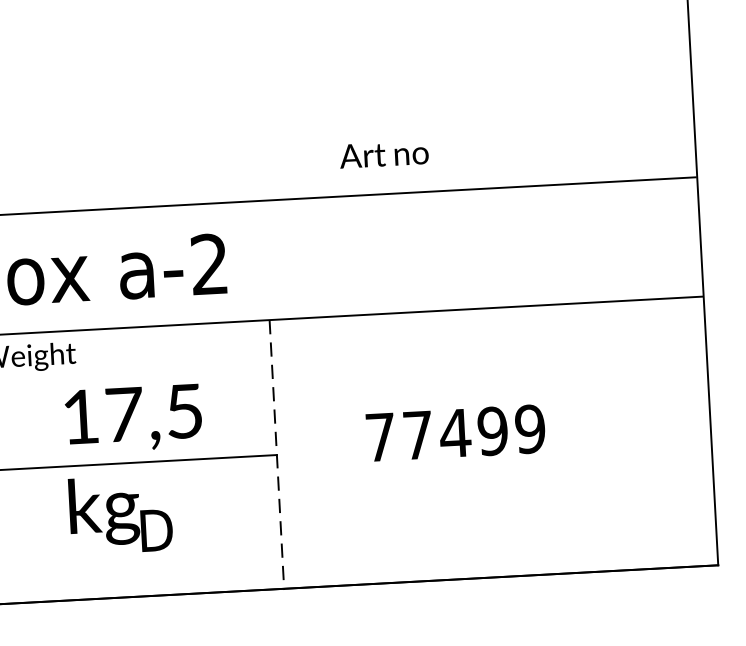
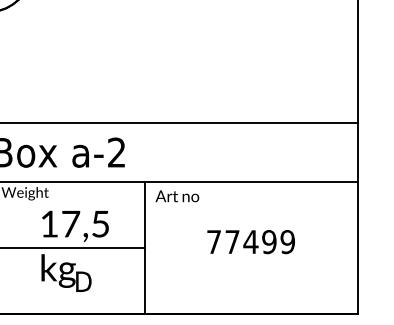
text: (384, 154) -> (177, 196), moved
text: (454, 434) -> (250, 242), moved
line: (276, 456) -> (144, 248), dashed -> solid

